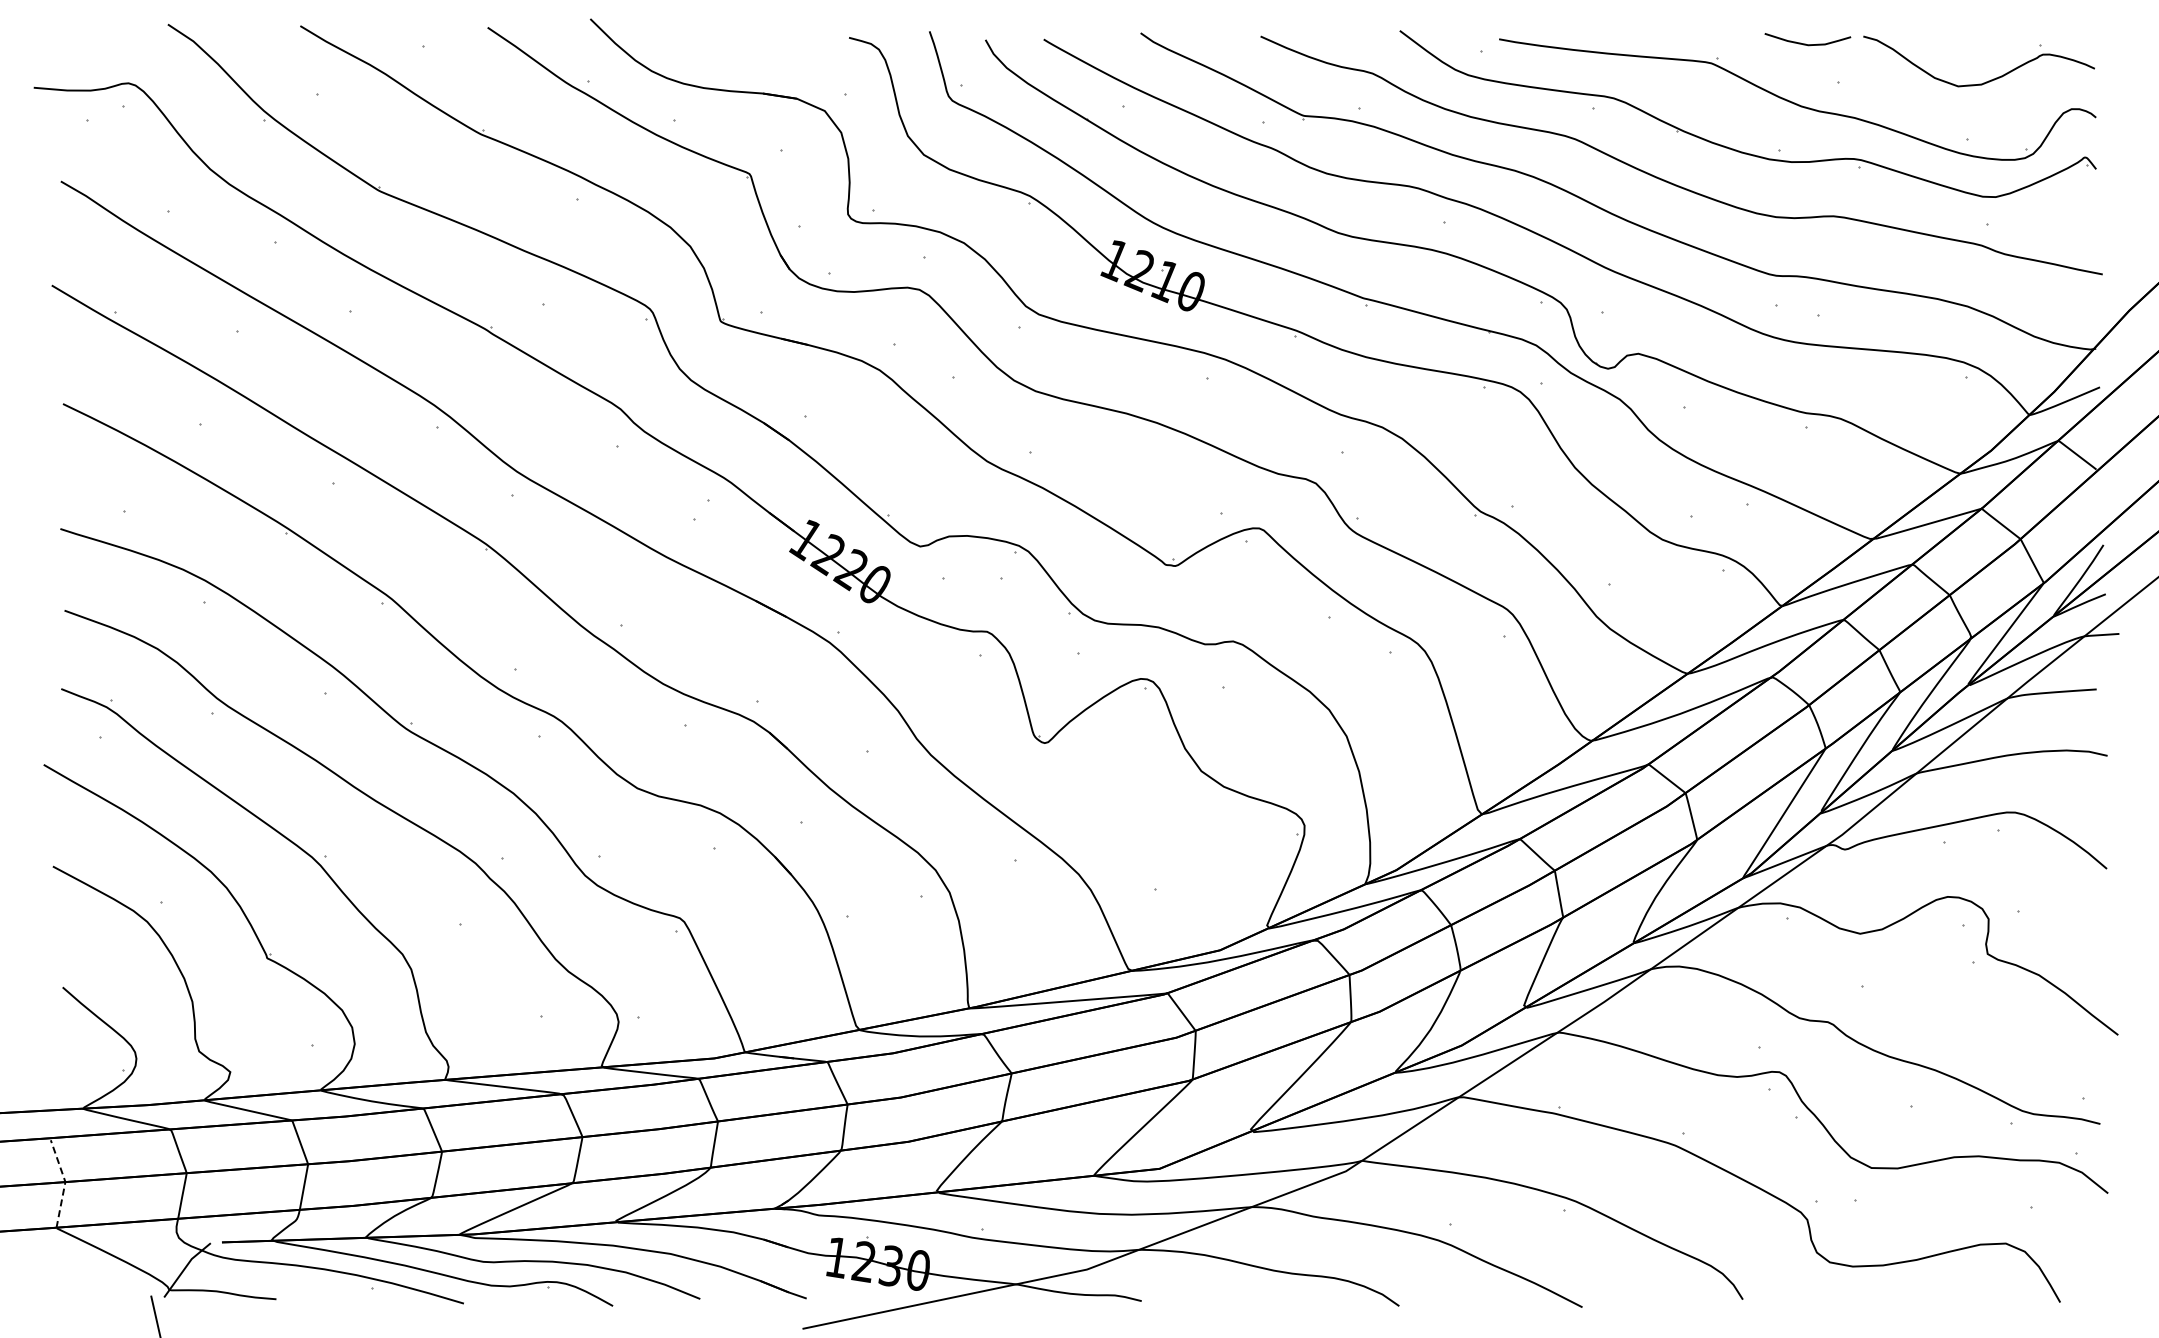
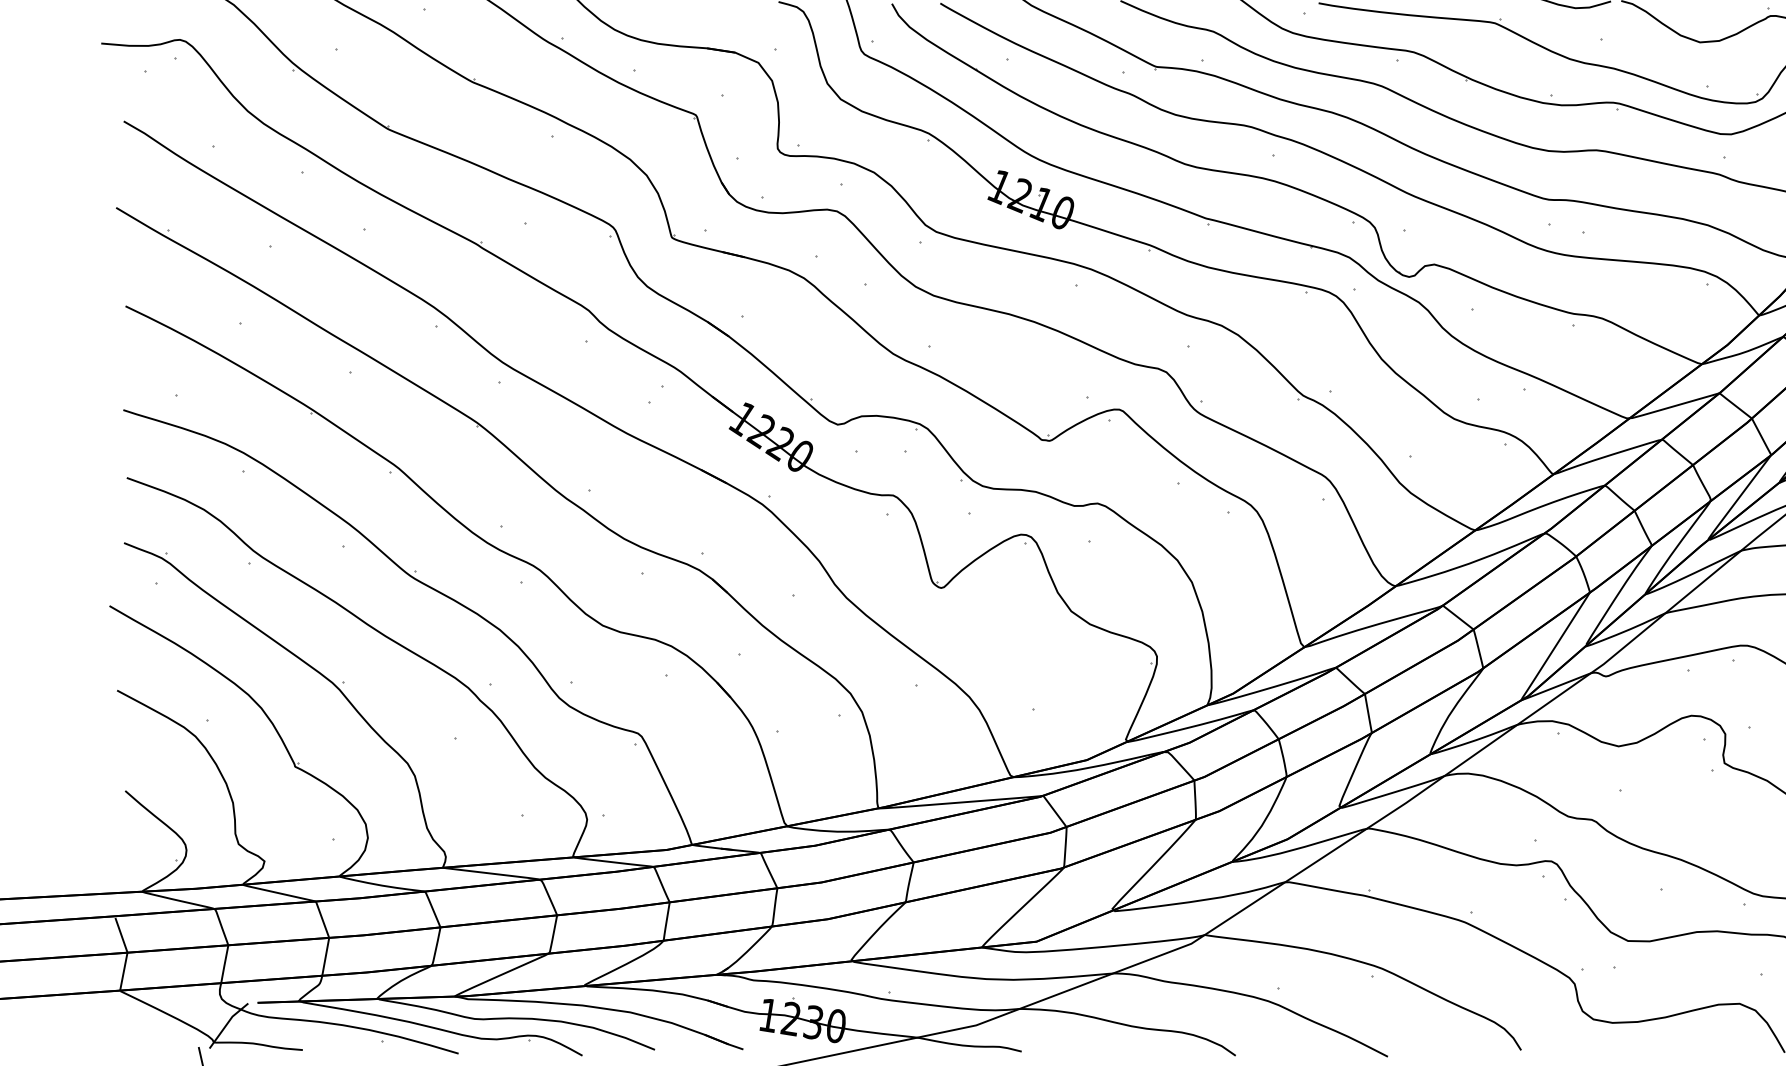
line: (65, 1182) -> (127, 953), dashed -> solid

